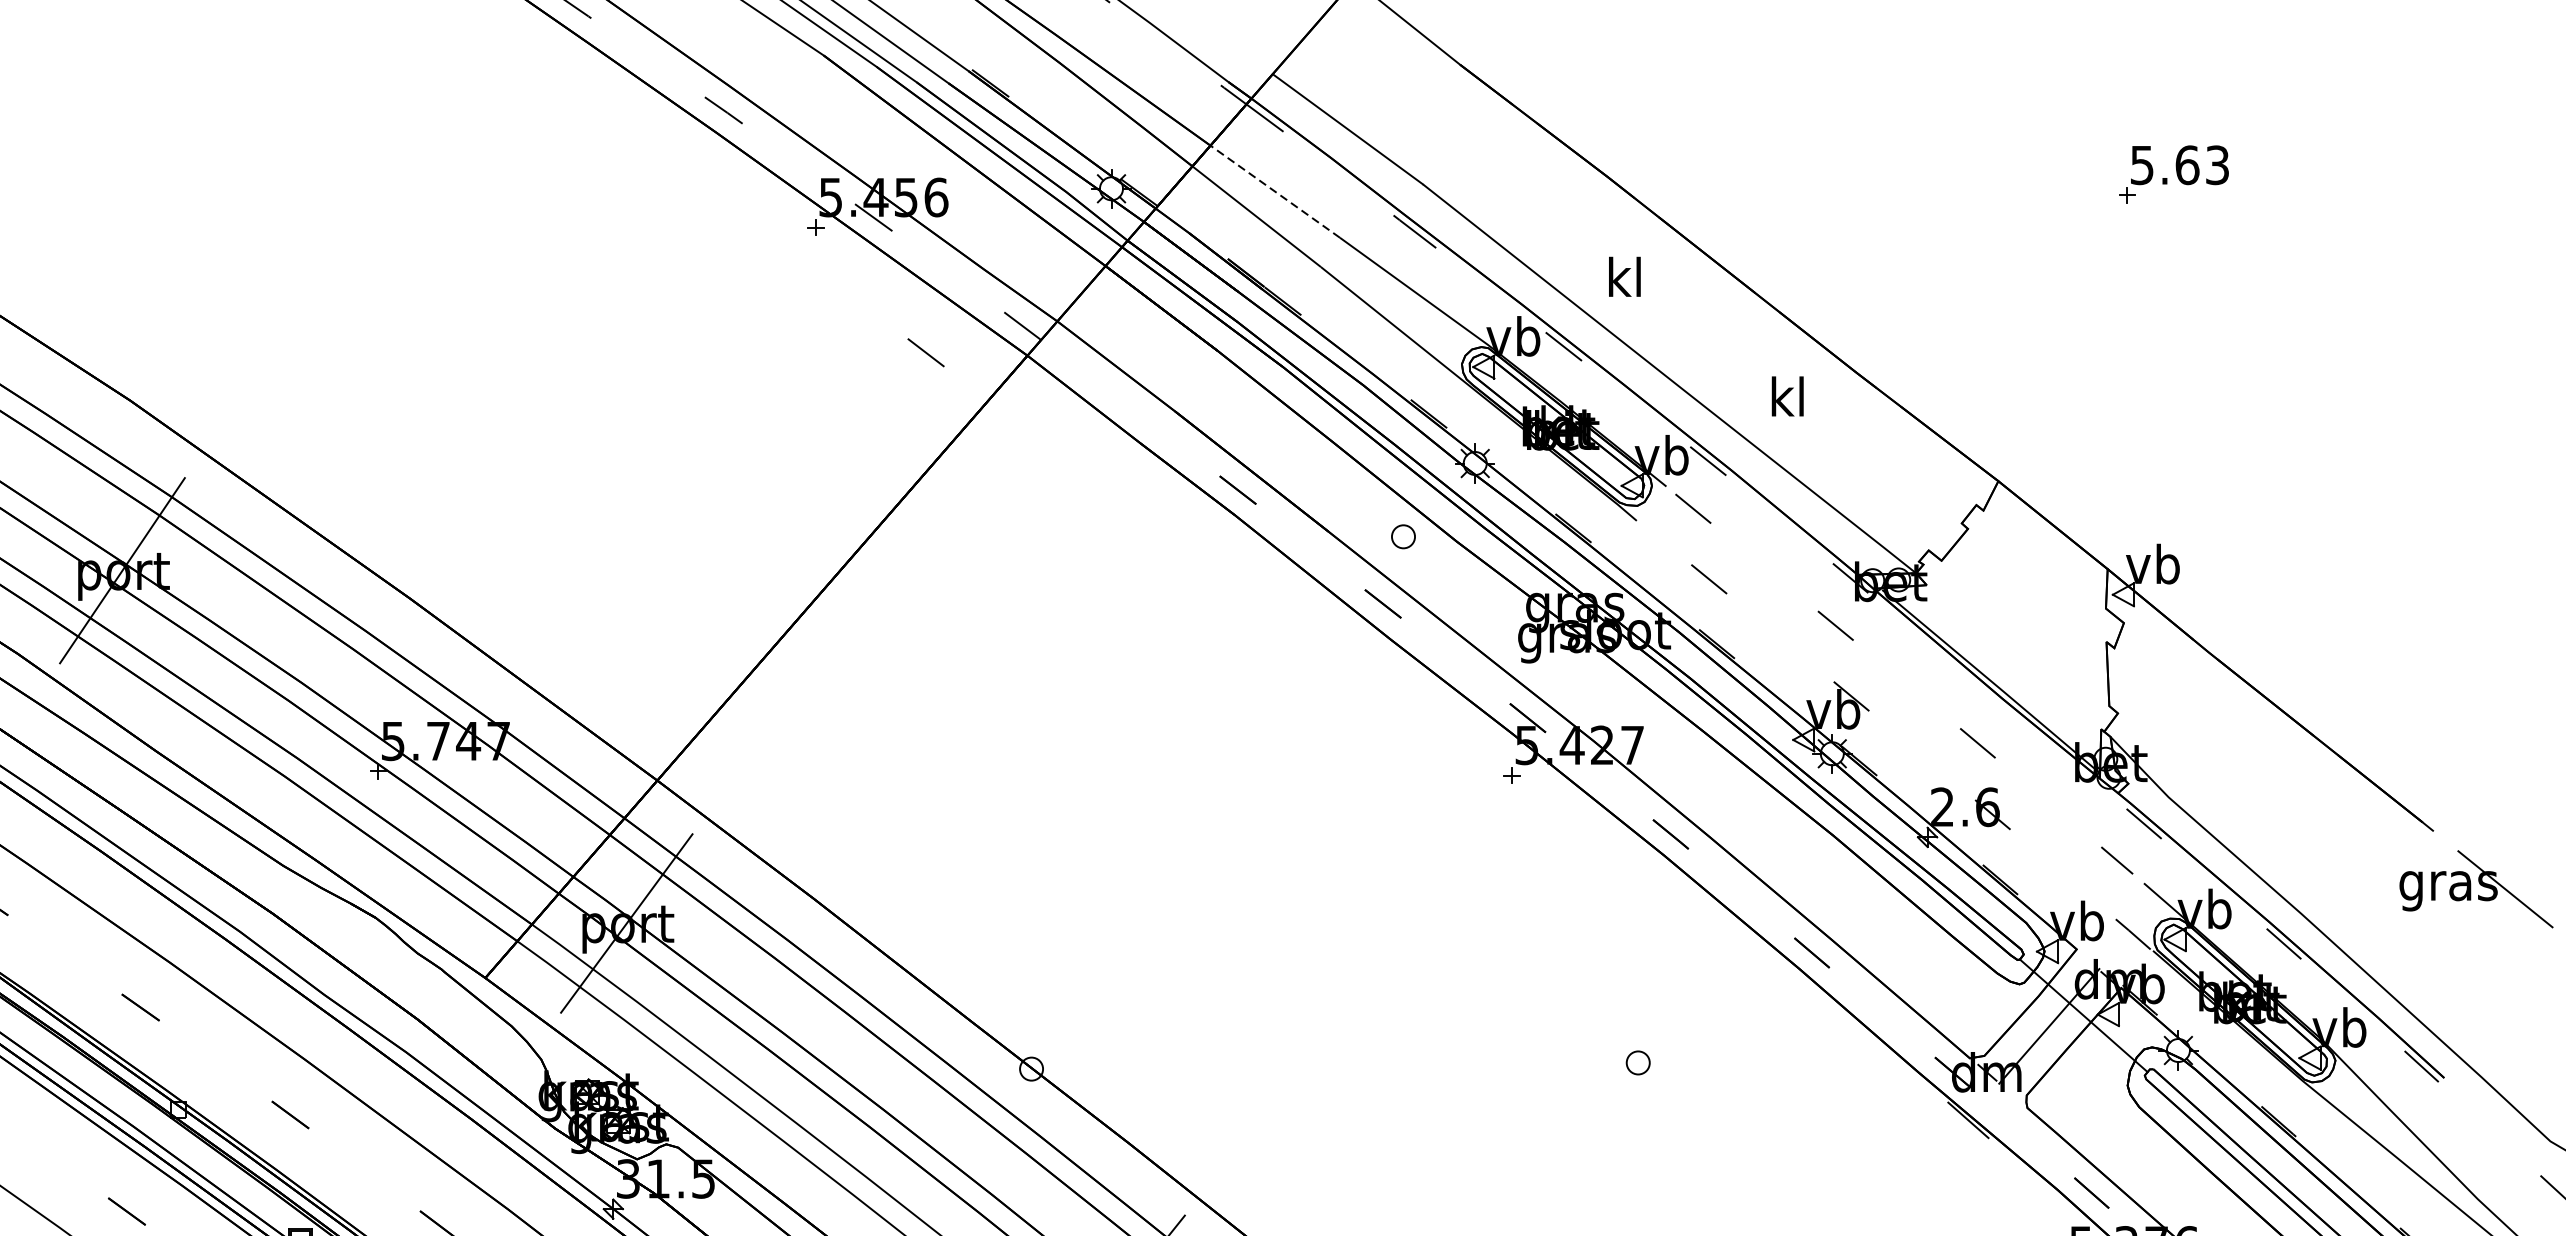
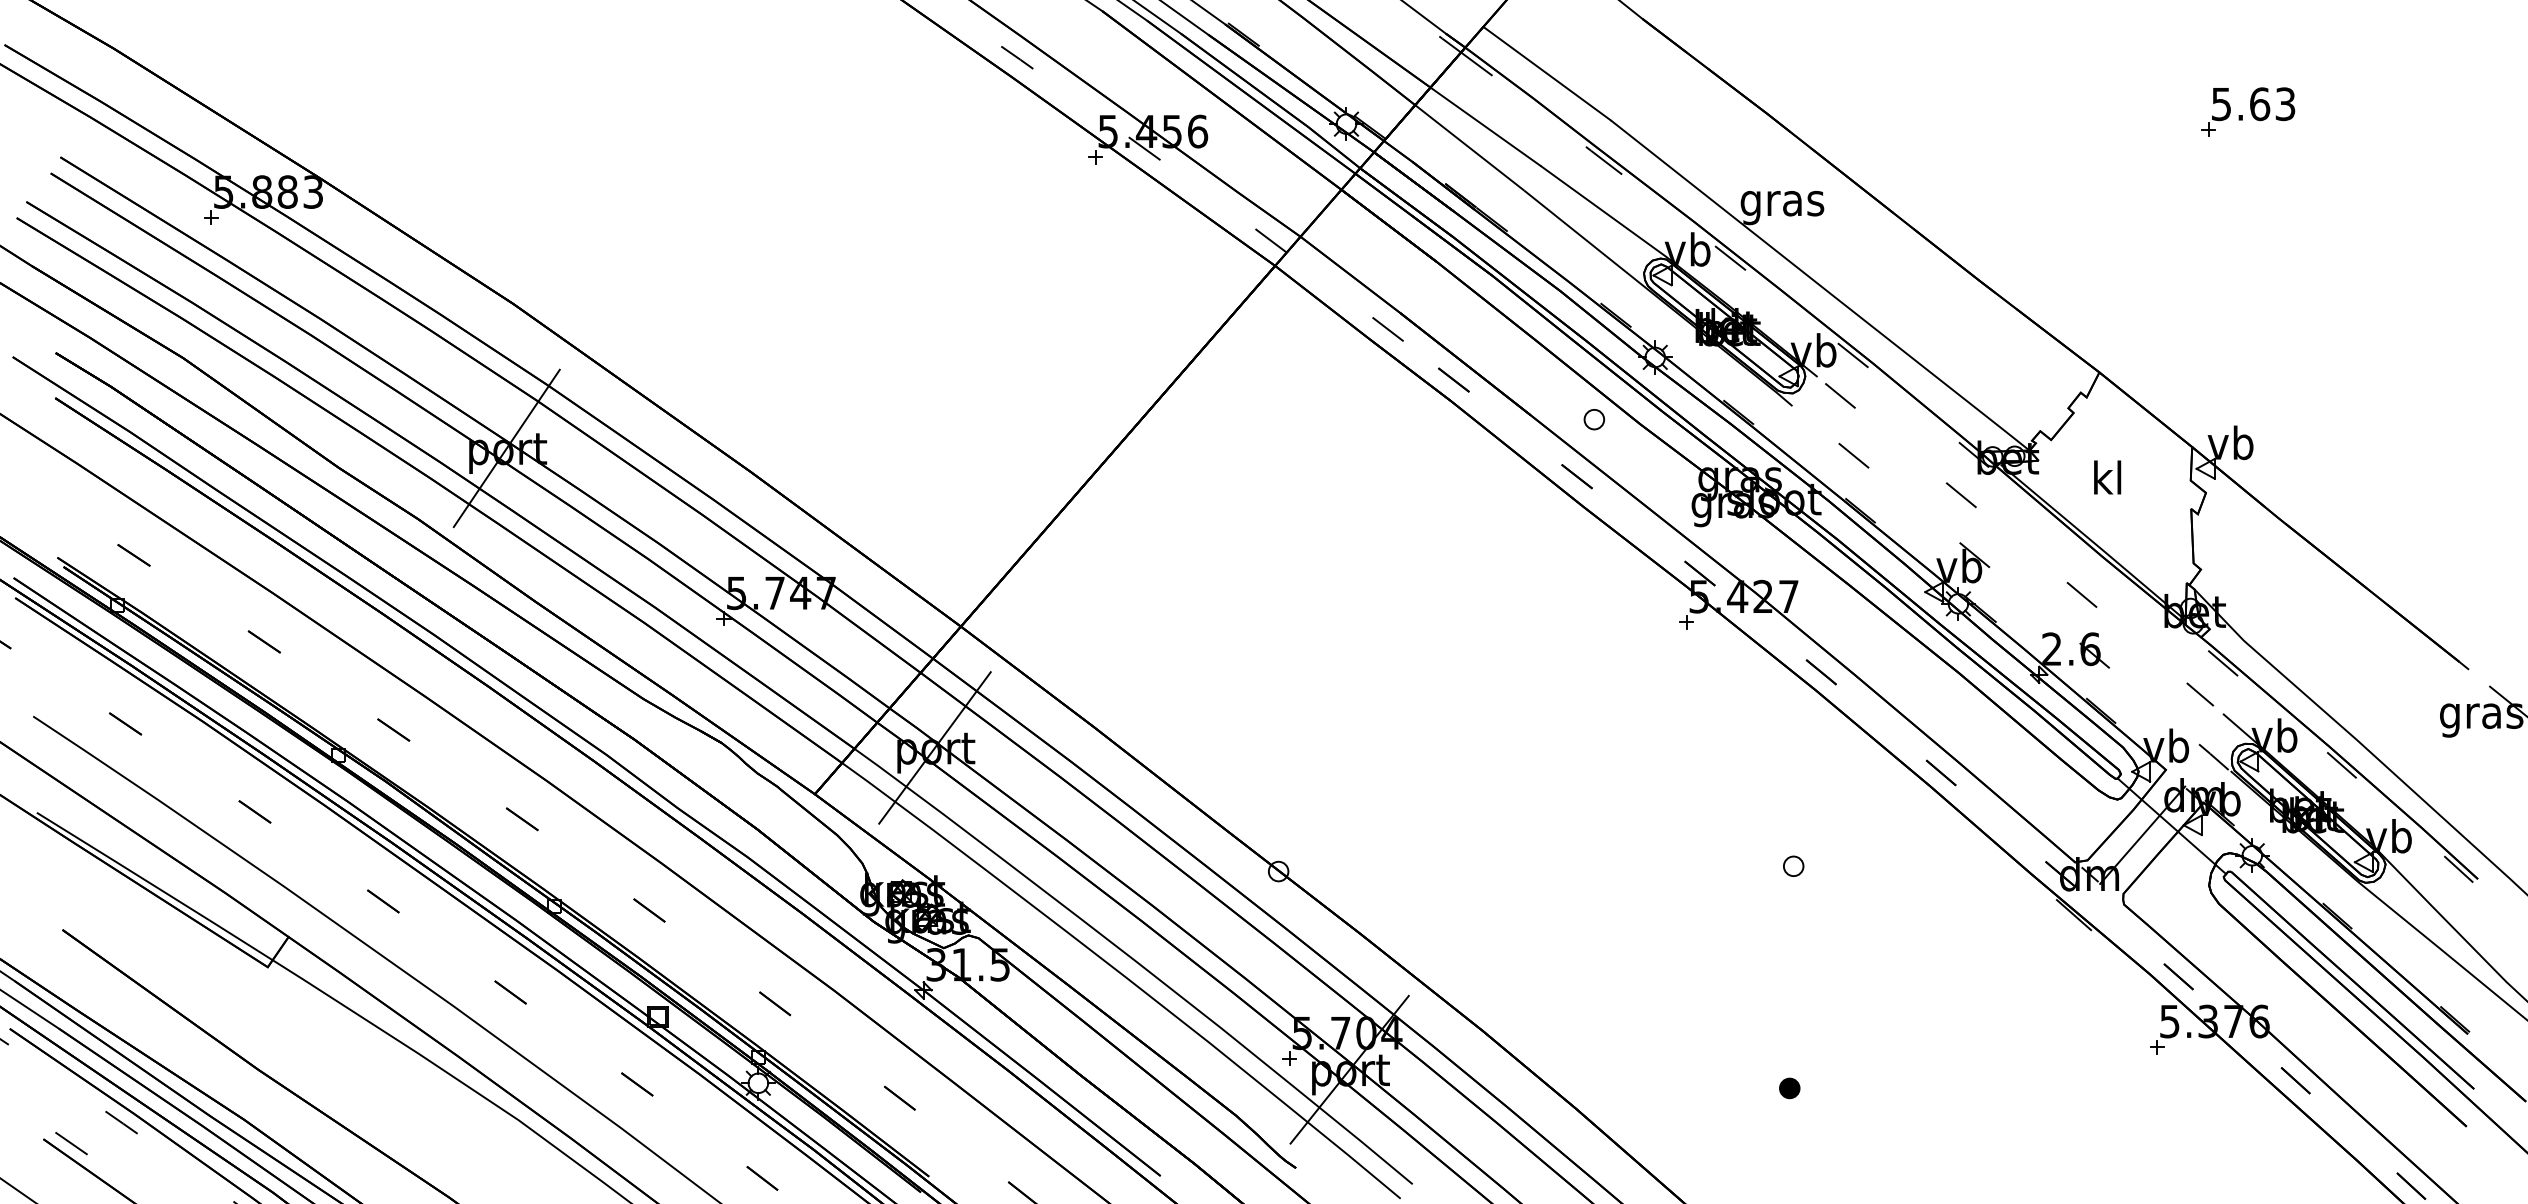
line: (1275, 191) -> (1485, 126), dashed -> solid
text: (1625, 282) -> (1782, 203), kl -> gras
line: (925, 352) -> (1387, 329), moved
text: (1787, 396) -> (2107, 477), moved

